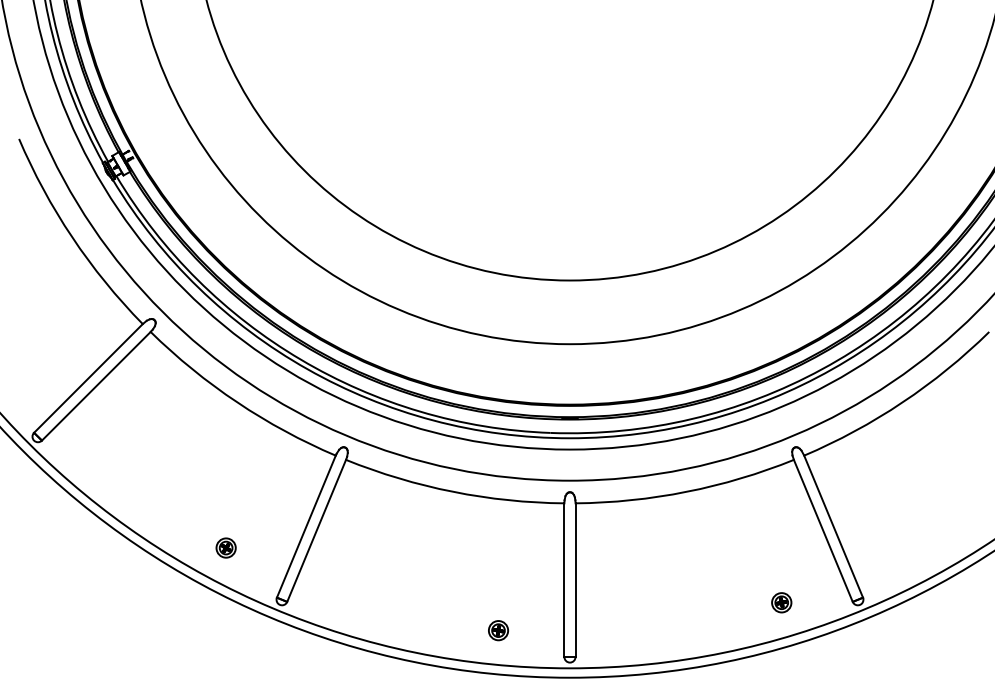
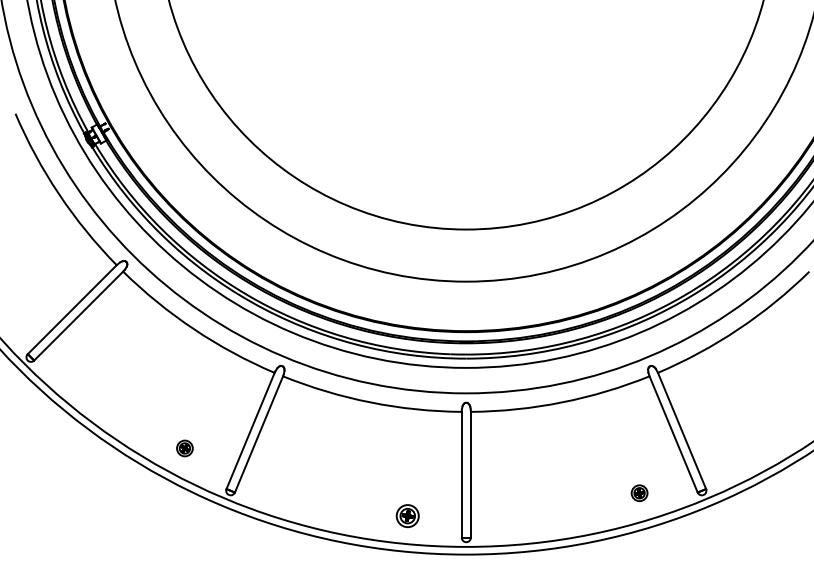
part: (498, 629) -> (407, 515), size x1.4

